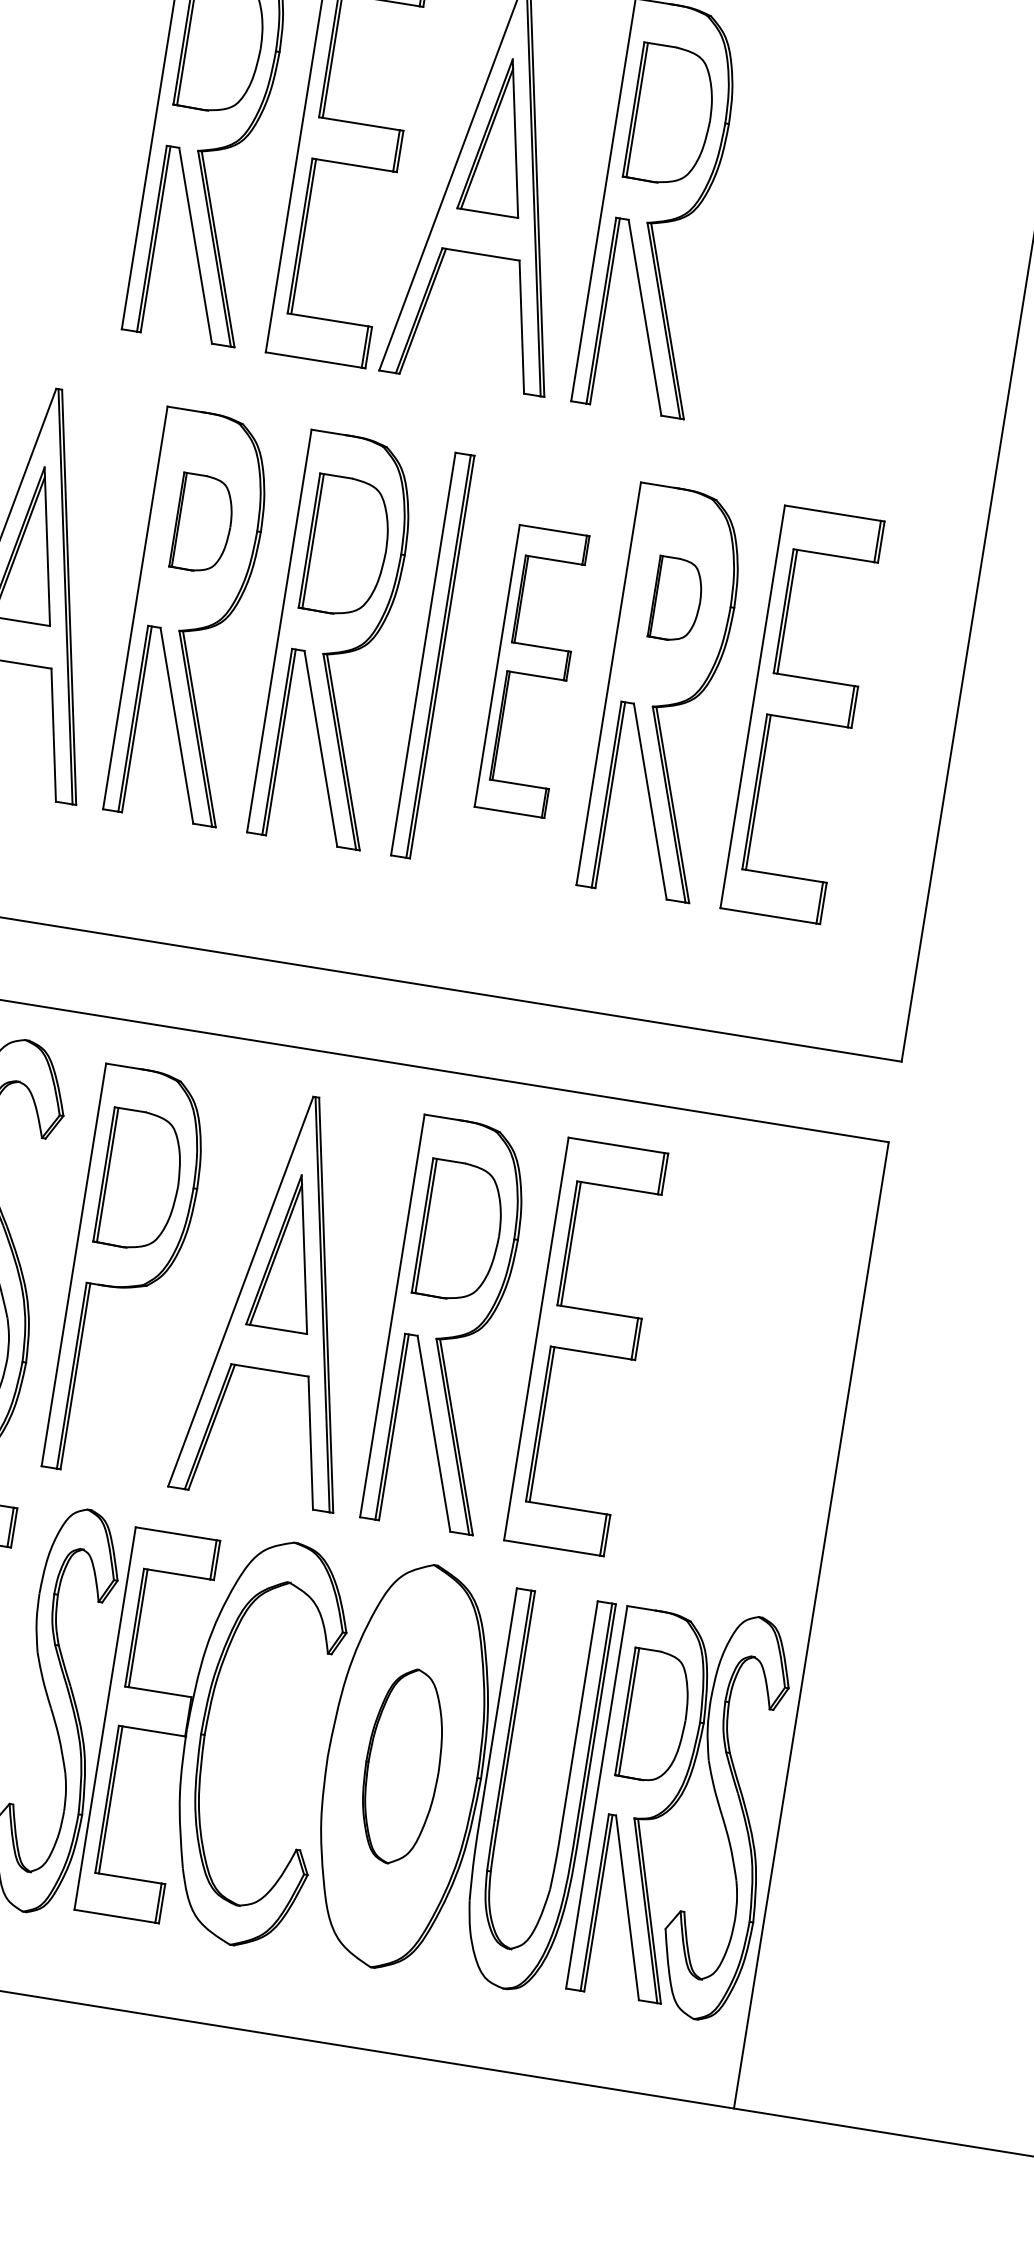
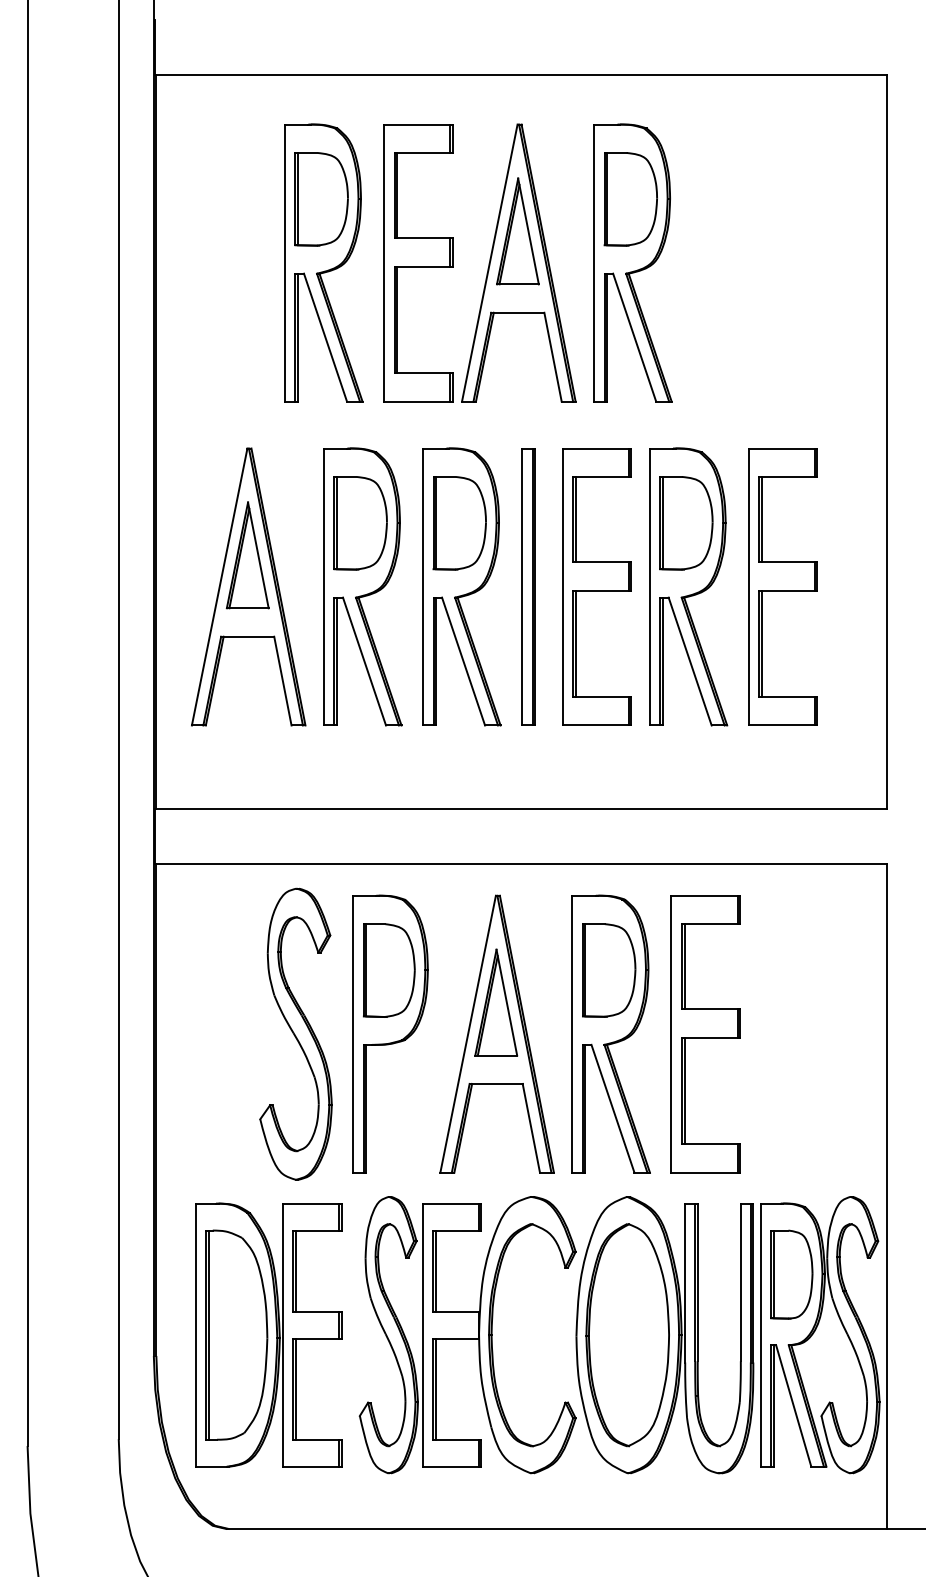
part: (203, 524) -> (360, 523), size x1.43
part: (677, 600) -> (686, 523), size x1.67
part: (531, 670) -> (596, 586), size x1.43
part: (402, 1766) -> (627, 1335), size x1.67

